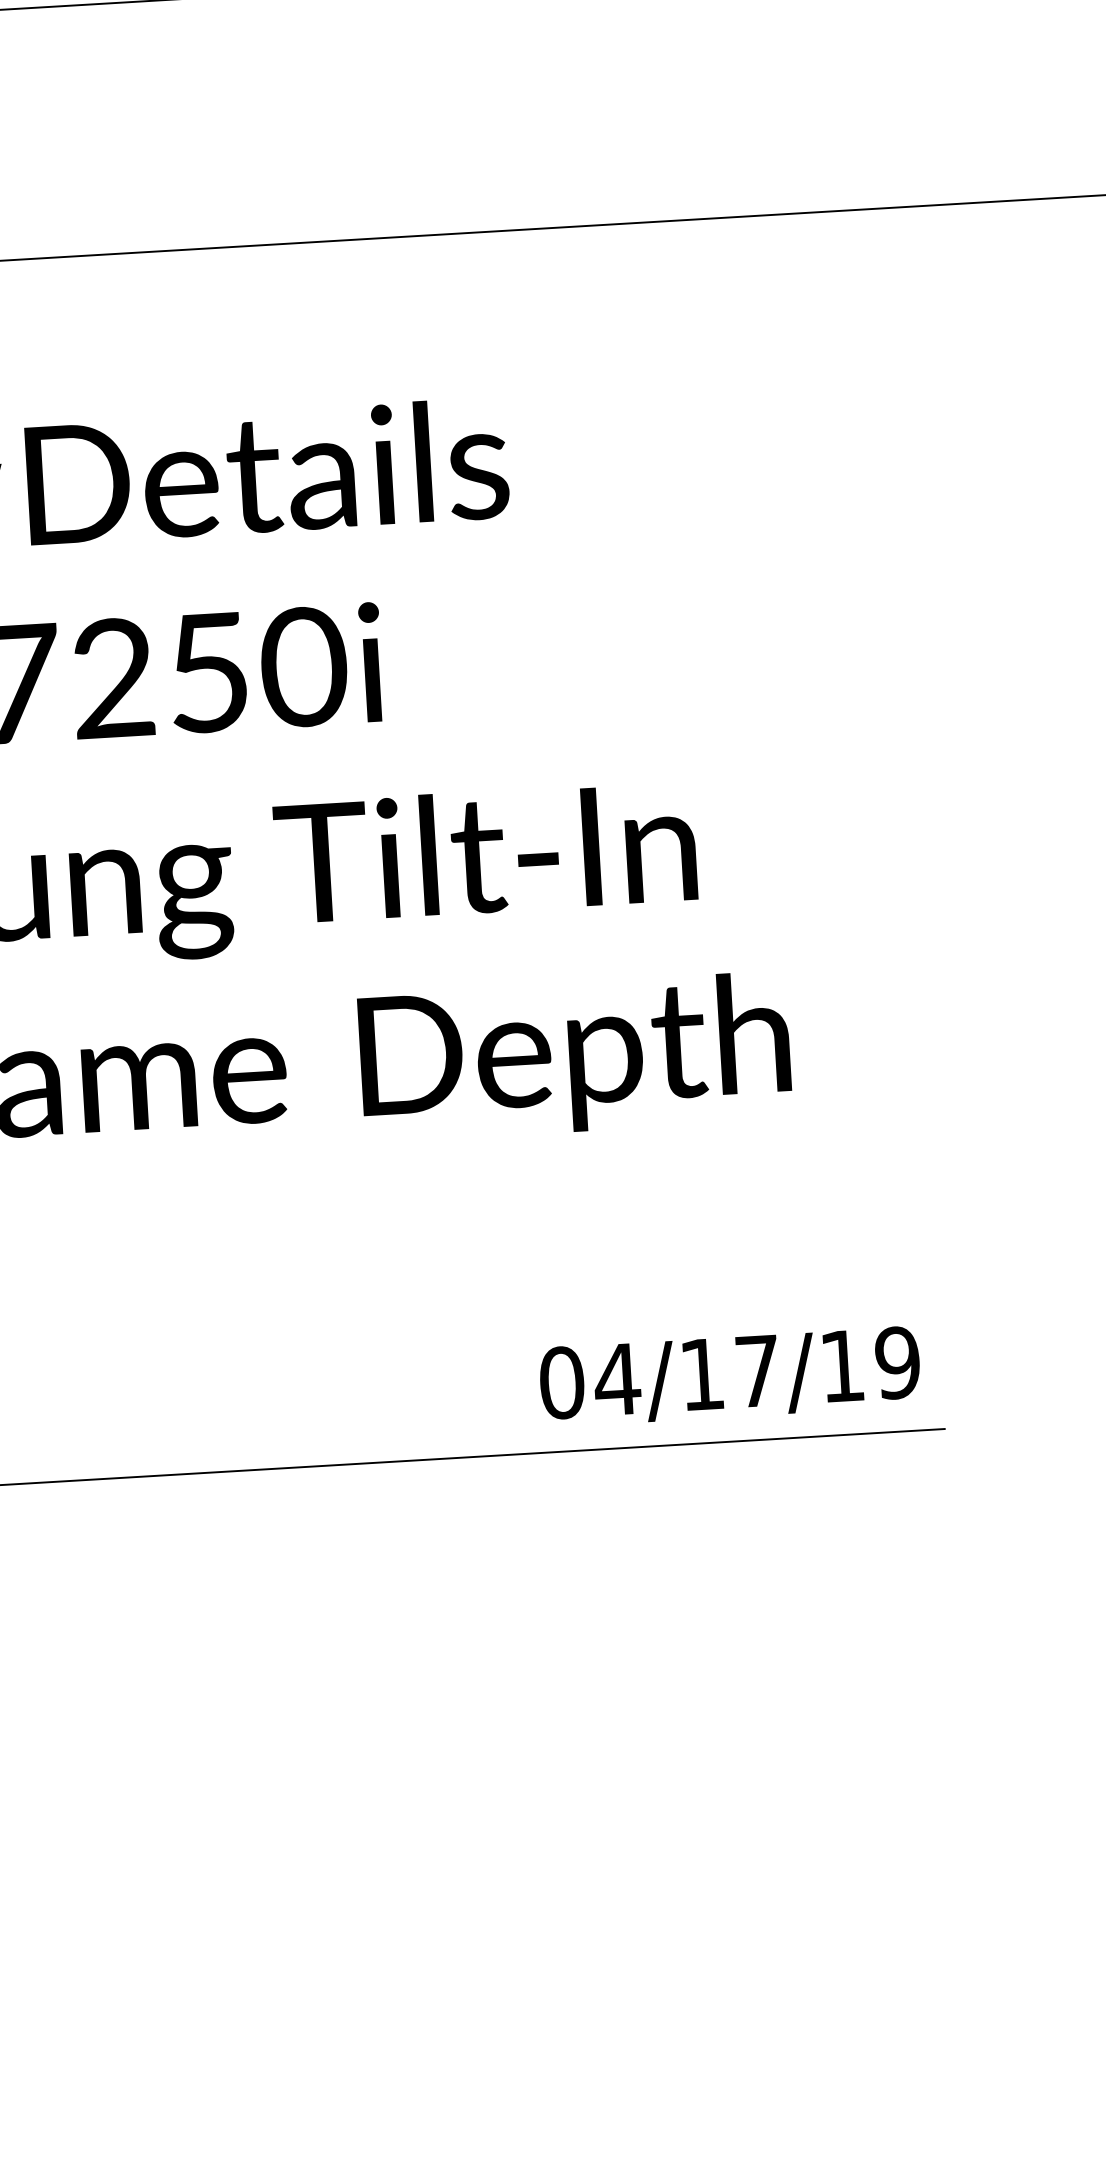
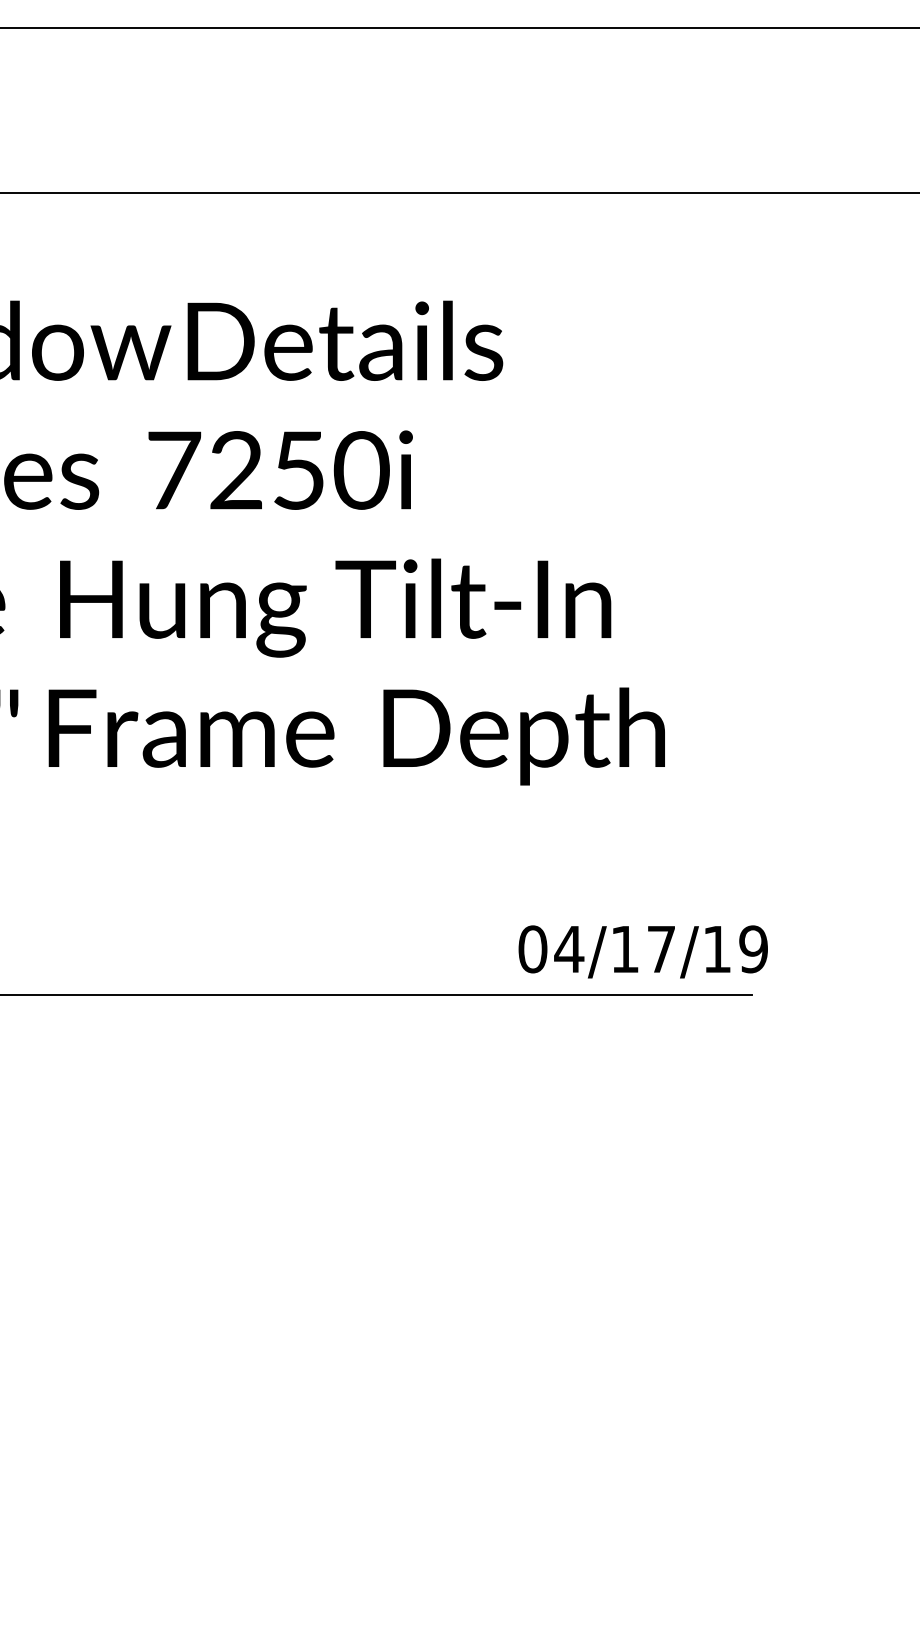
text: (728, 1376) -> (642, 951), moved

